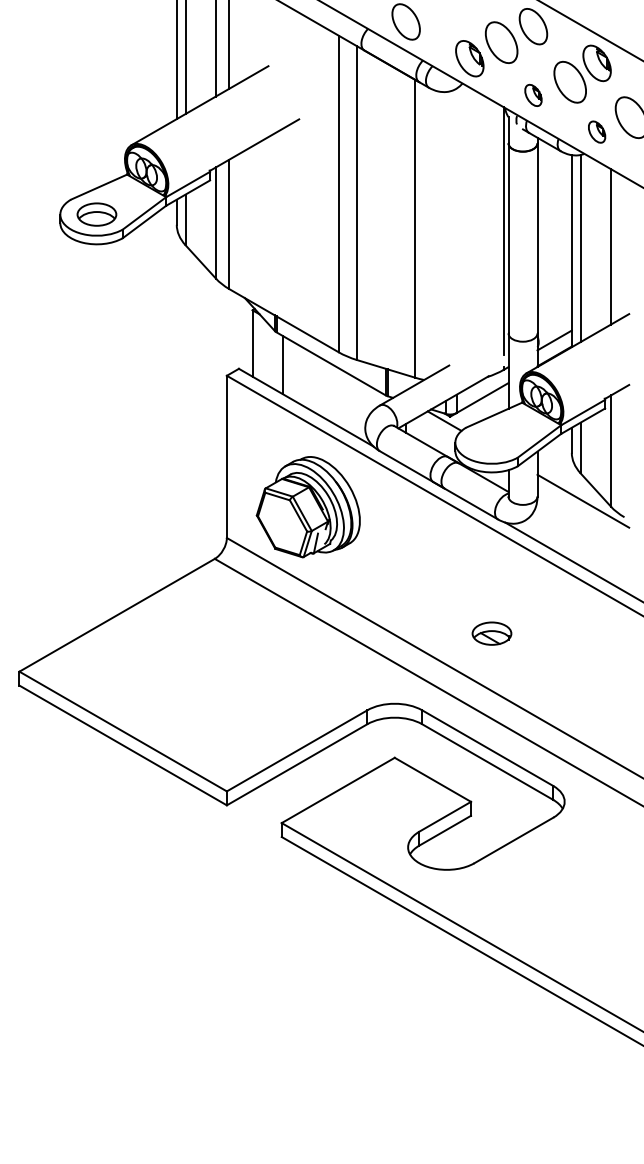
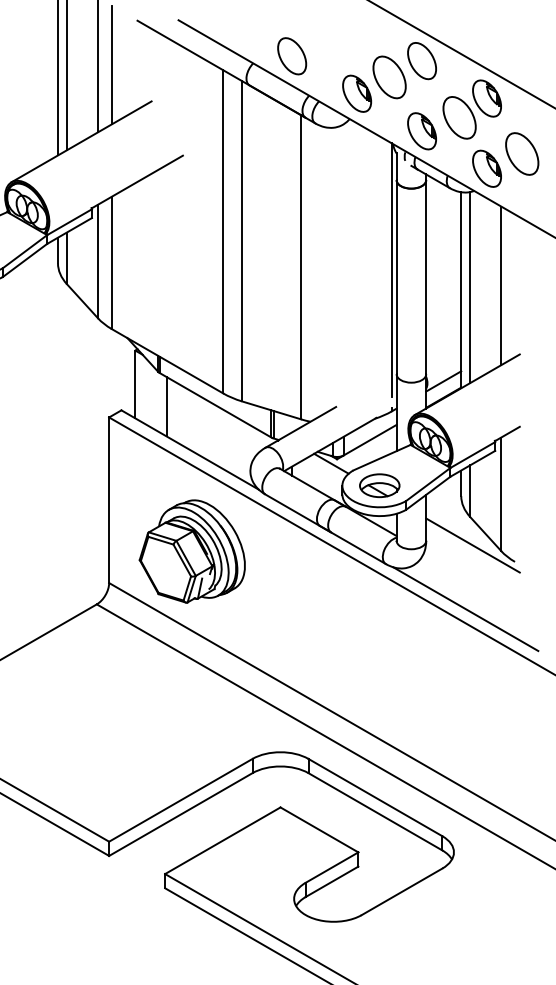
part: (533, 95) -> (422, 131), size x1.67
part: (596, 131) -> (486, 168), size x1.67
part: (491, 633) -> (379, 485), moved

